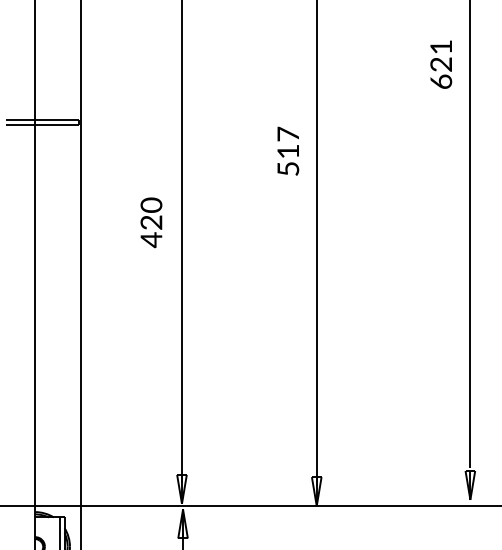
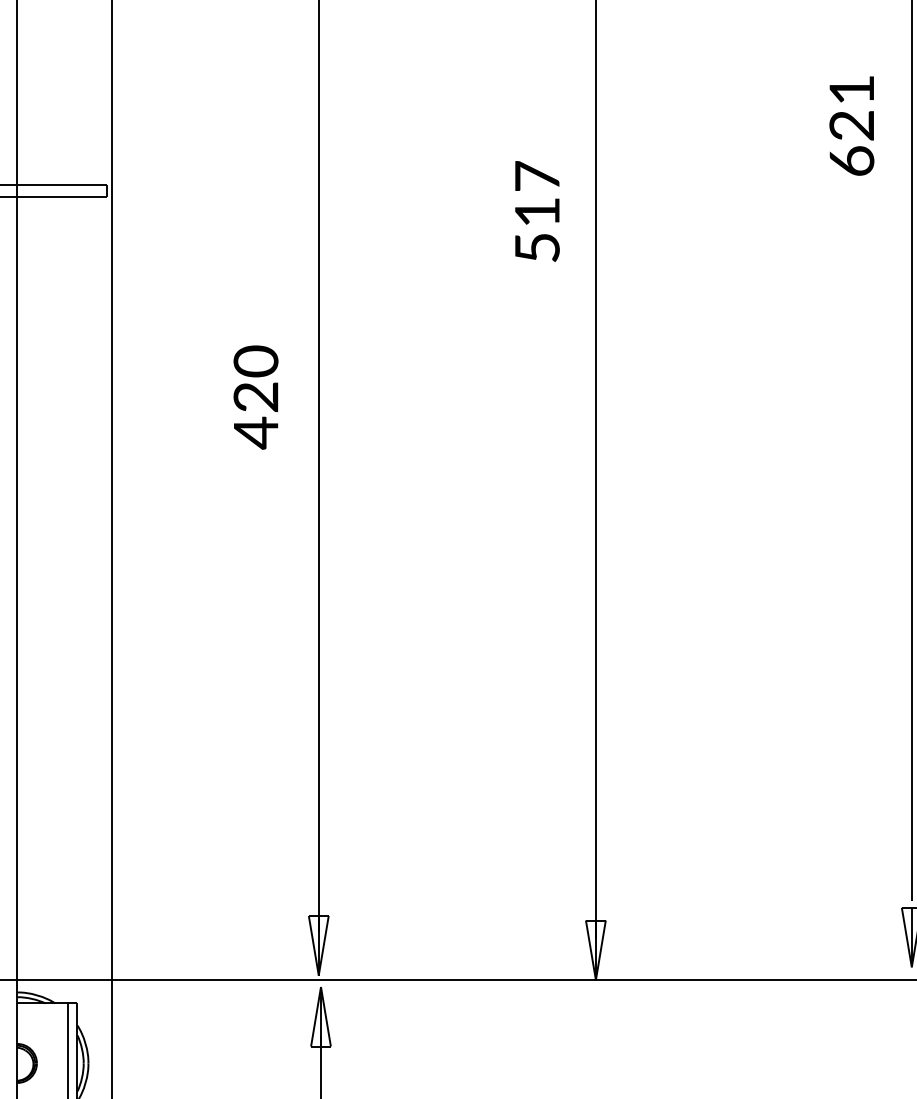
text: (441, 64) -> (852, 125), moved
text: (288, 150) -> (537, 209), moved

